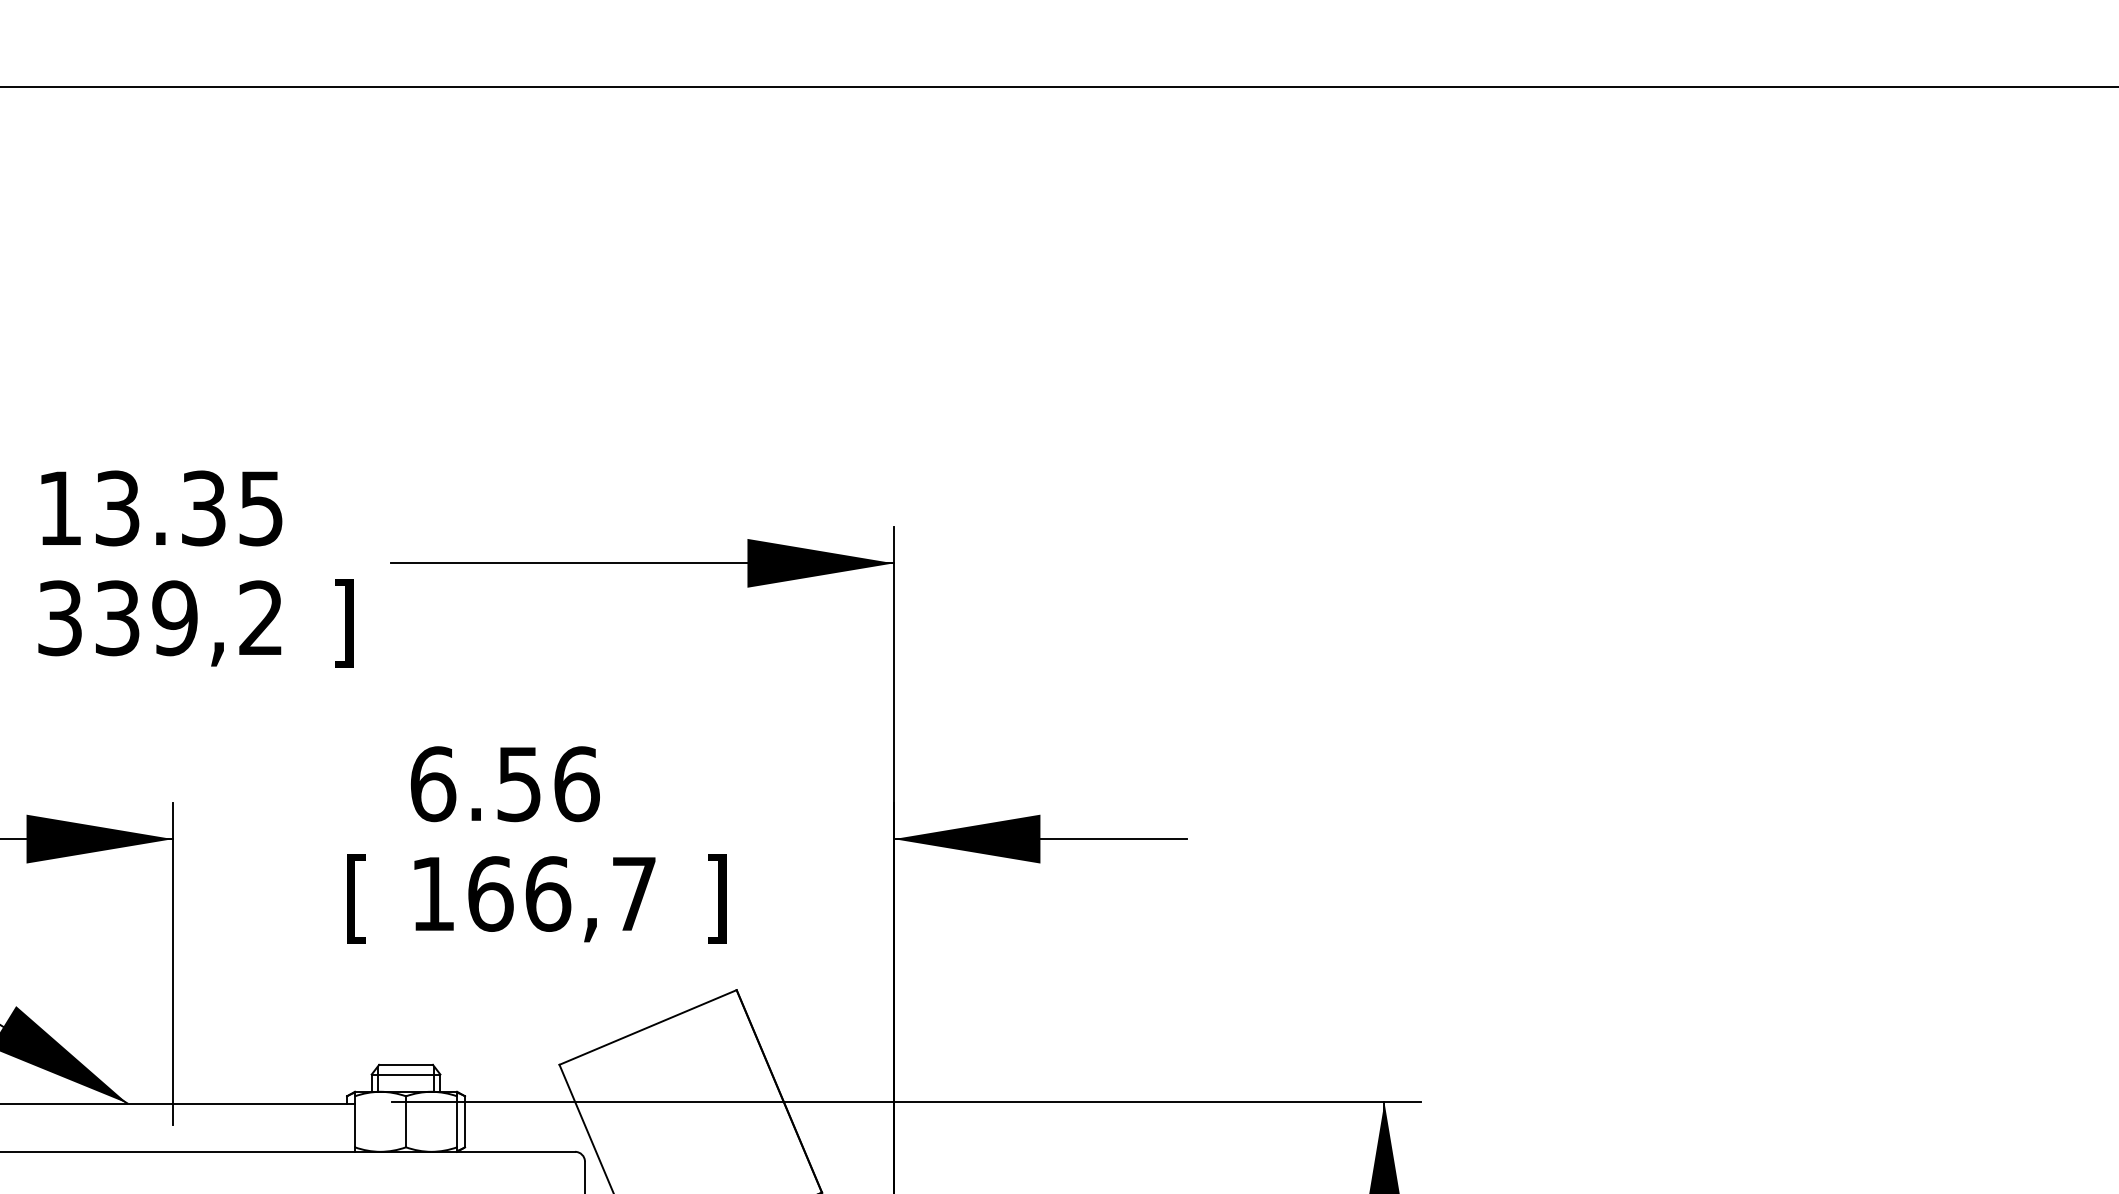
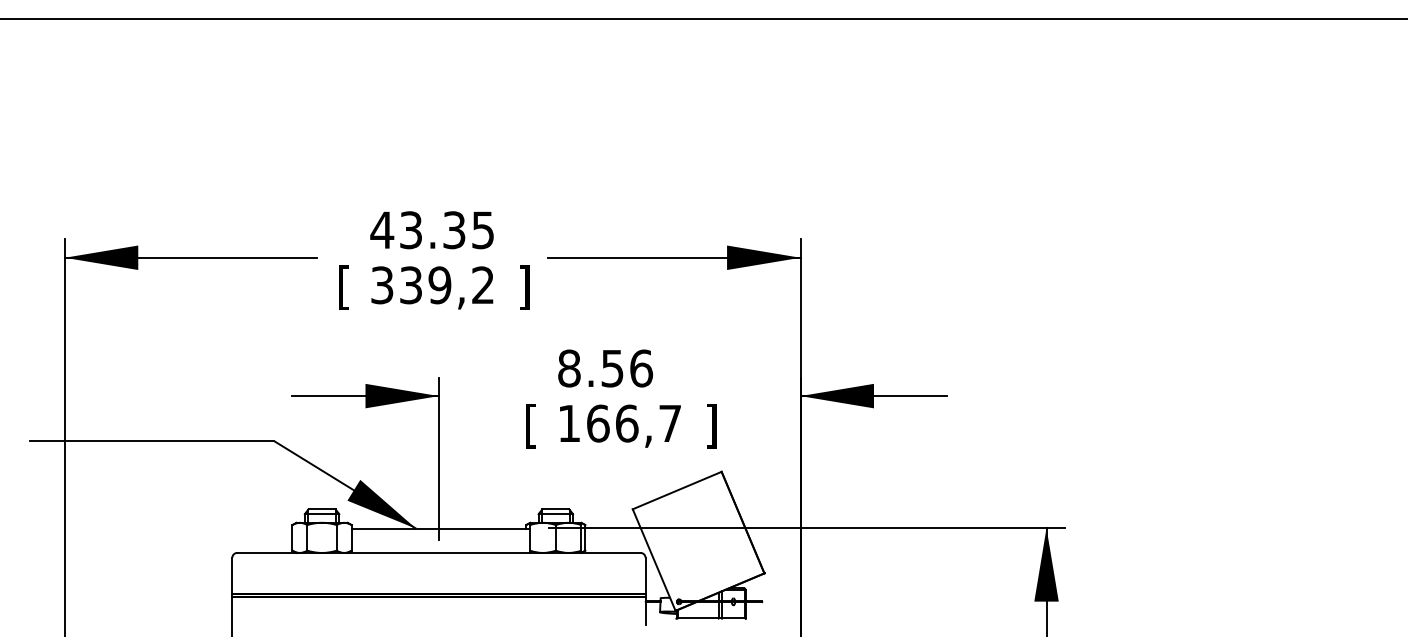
text: (60, 506) -> (382, 229), 13.35 -> 43.35
text: (433, 784) -> (569, 368), 6.56 -> 8.56

